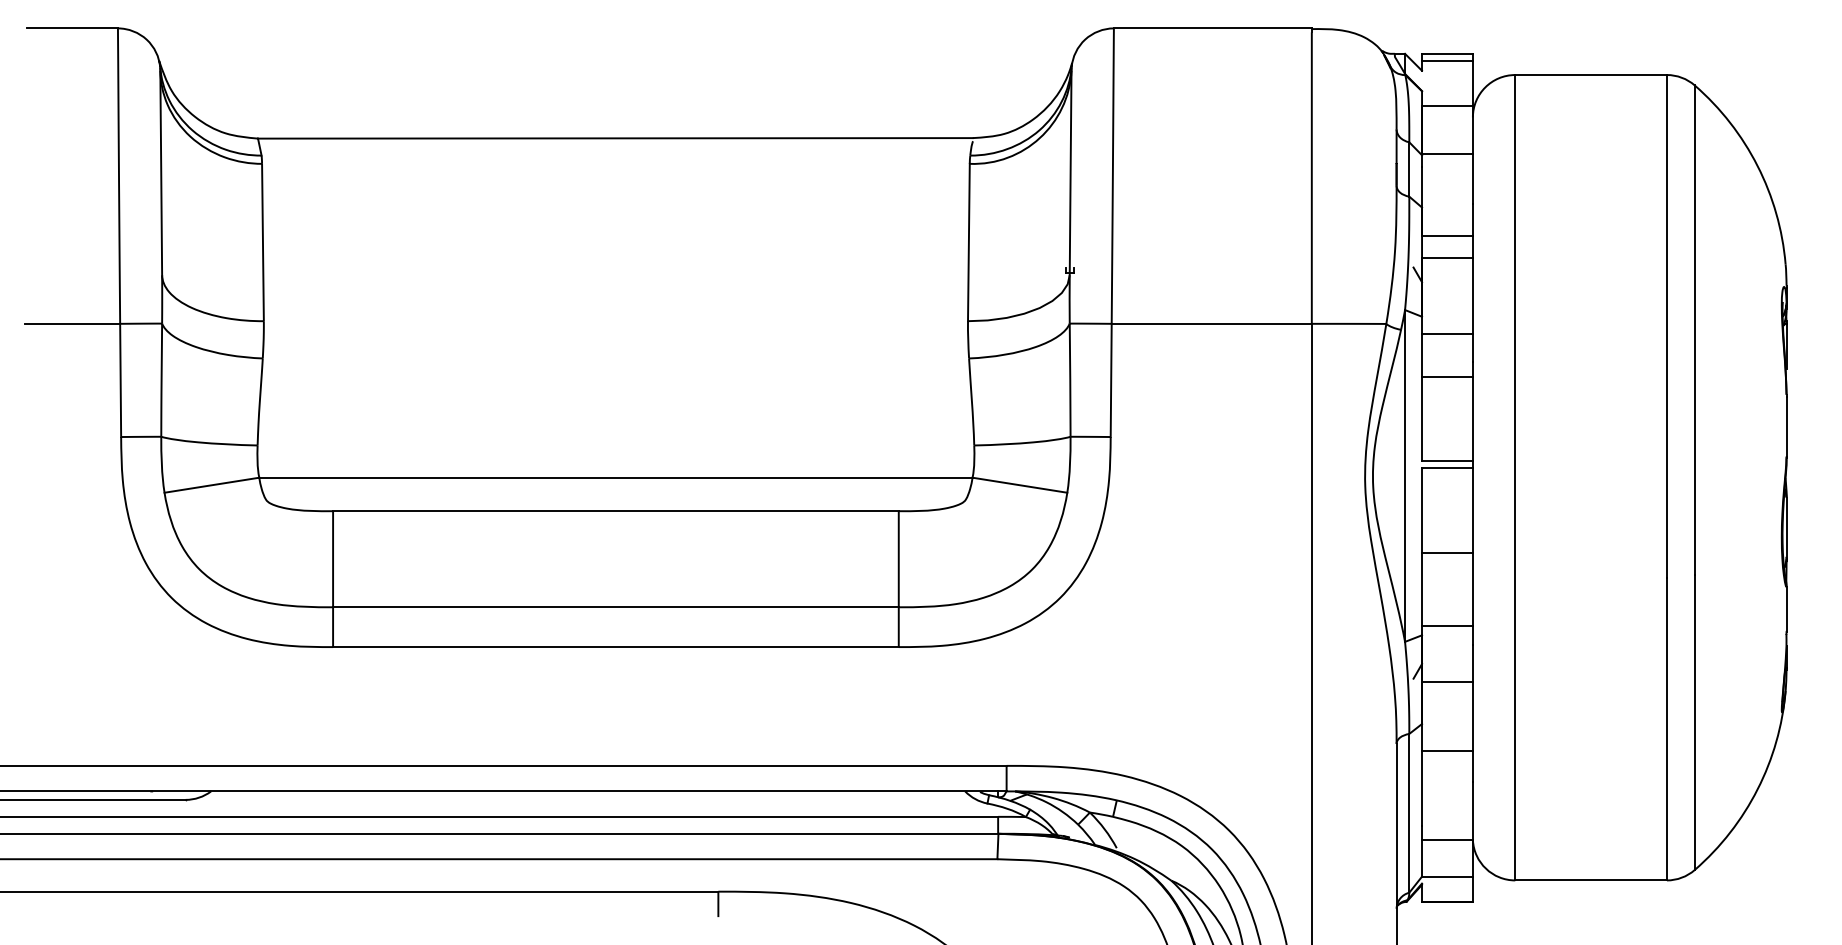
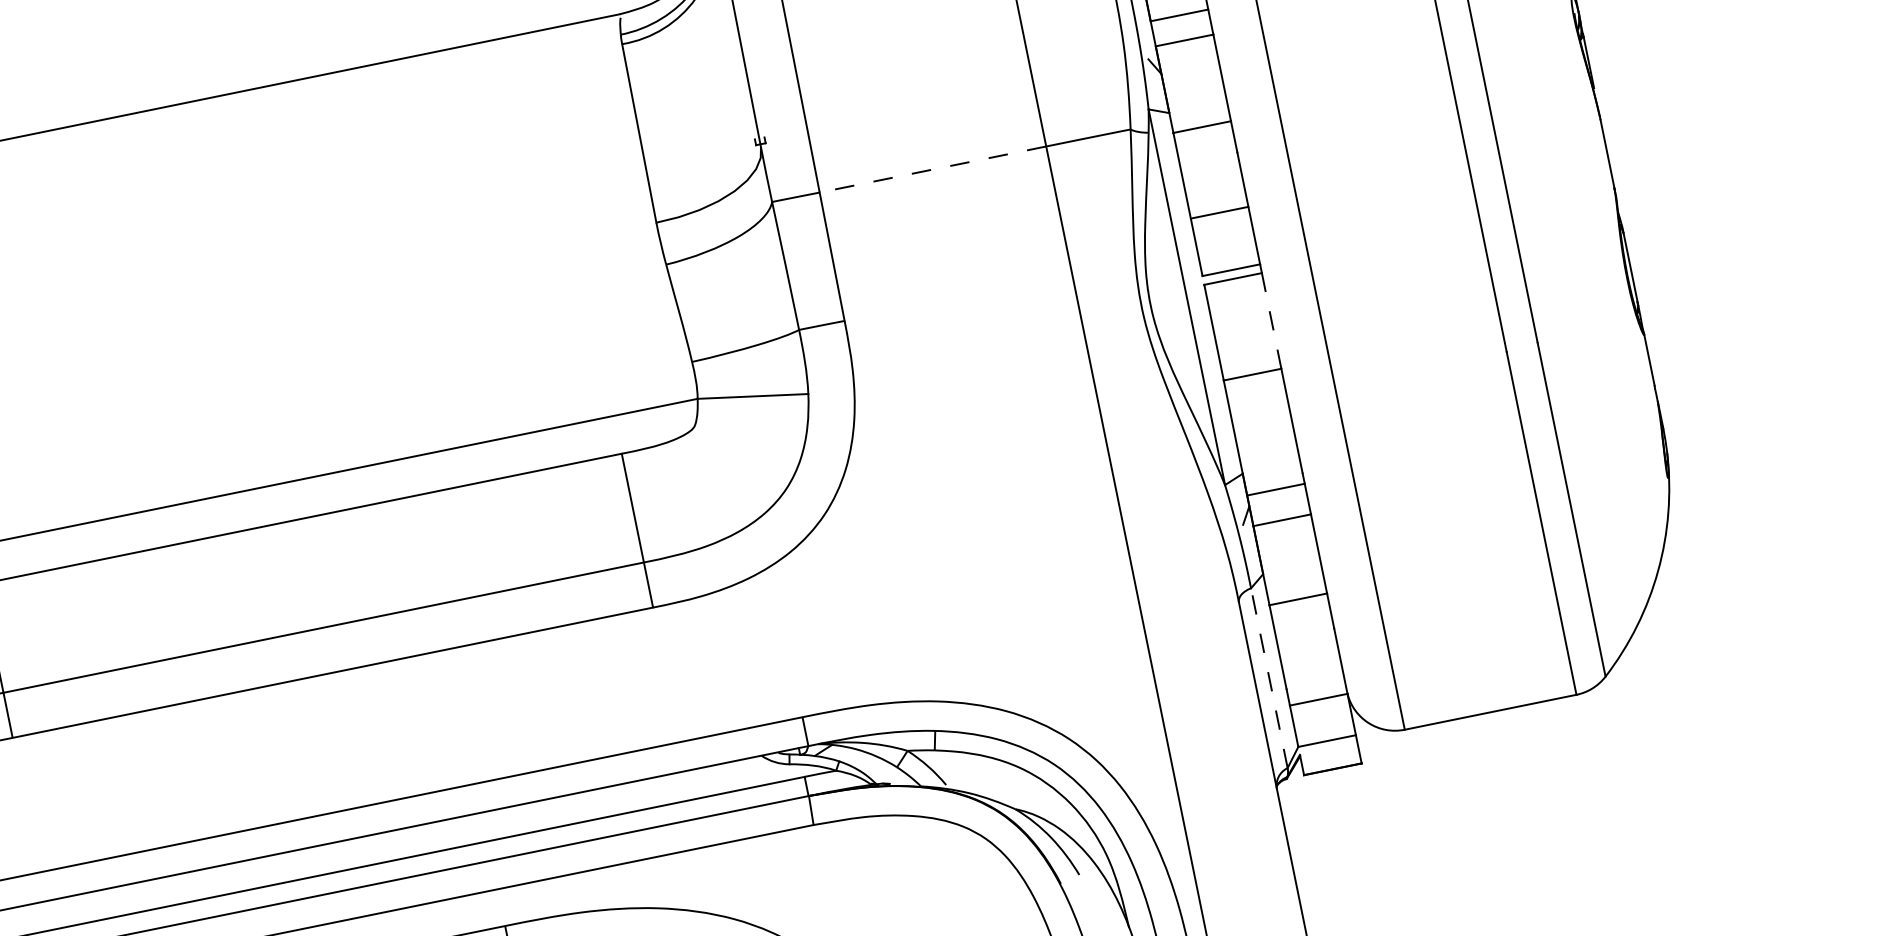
line: (1211, 323) -> (932, 169), solid -> dashed
line: (1447, 376) -> (1219, 212), moved
line: (1472, 510) -> (1271, 320), solid -> dashed
line: (1447, 625) -> (1276, 489), moved
line: (1409, 812) -> (1269, 677), solid -> dashed

